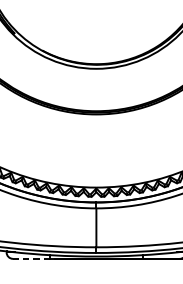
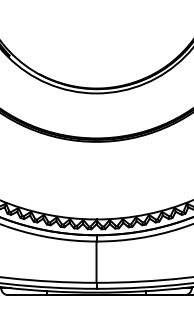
line: (31, 259) -> (27, 295), dashed -> solid

